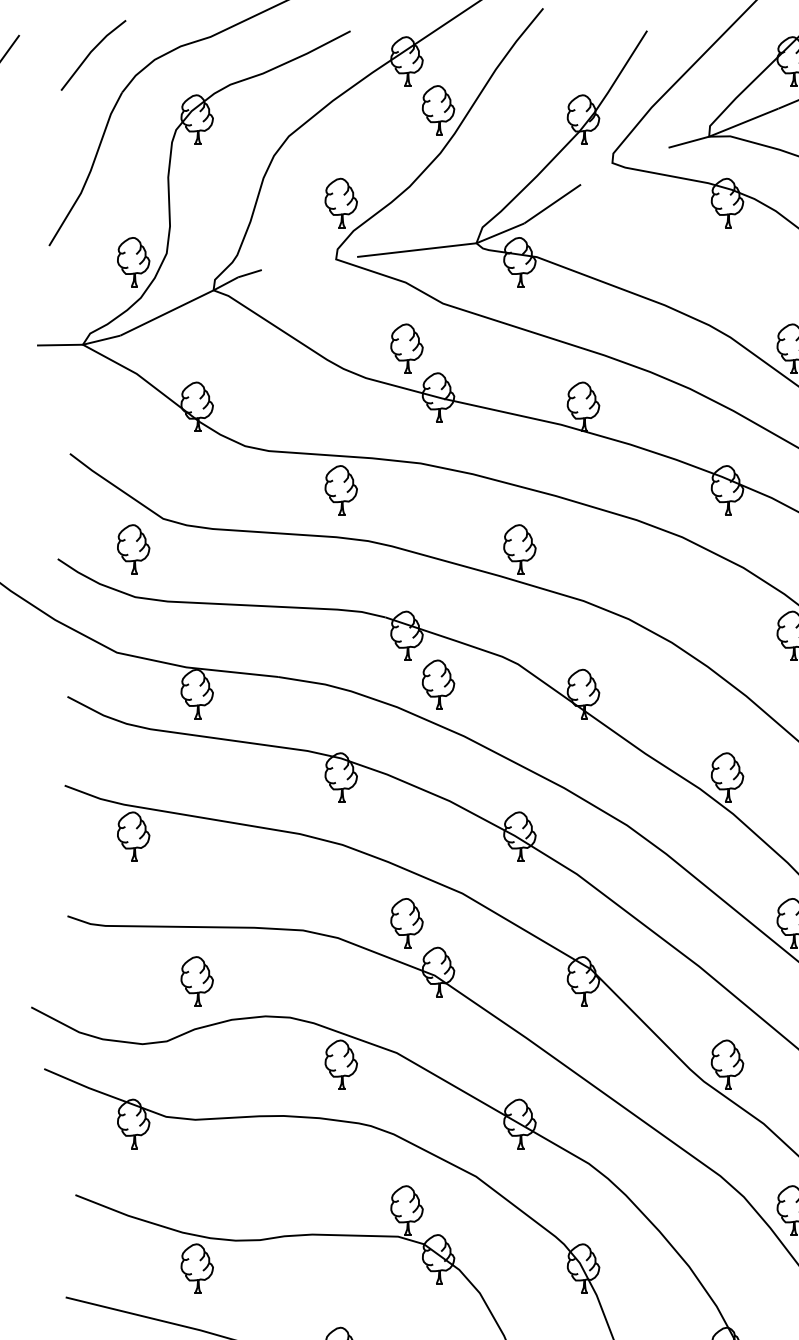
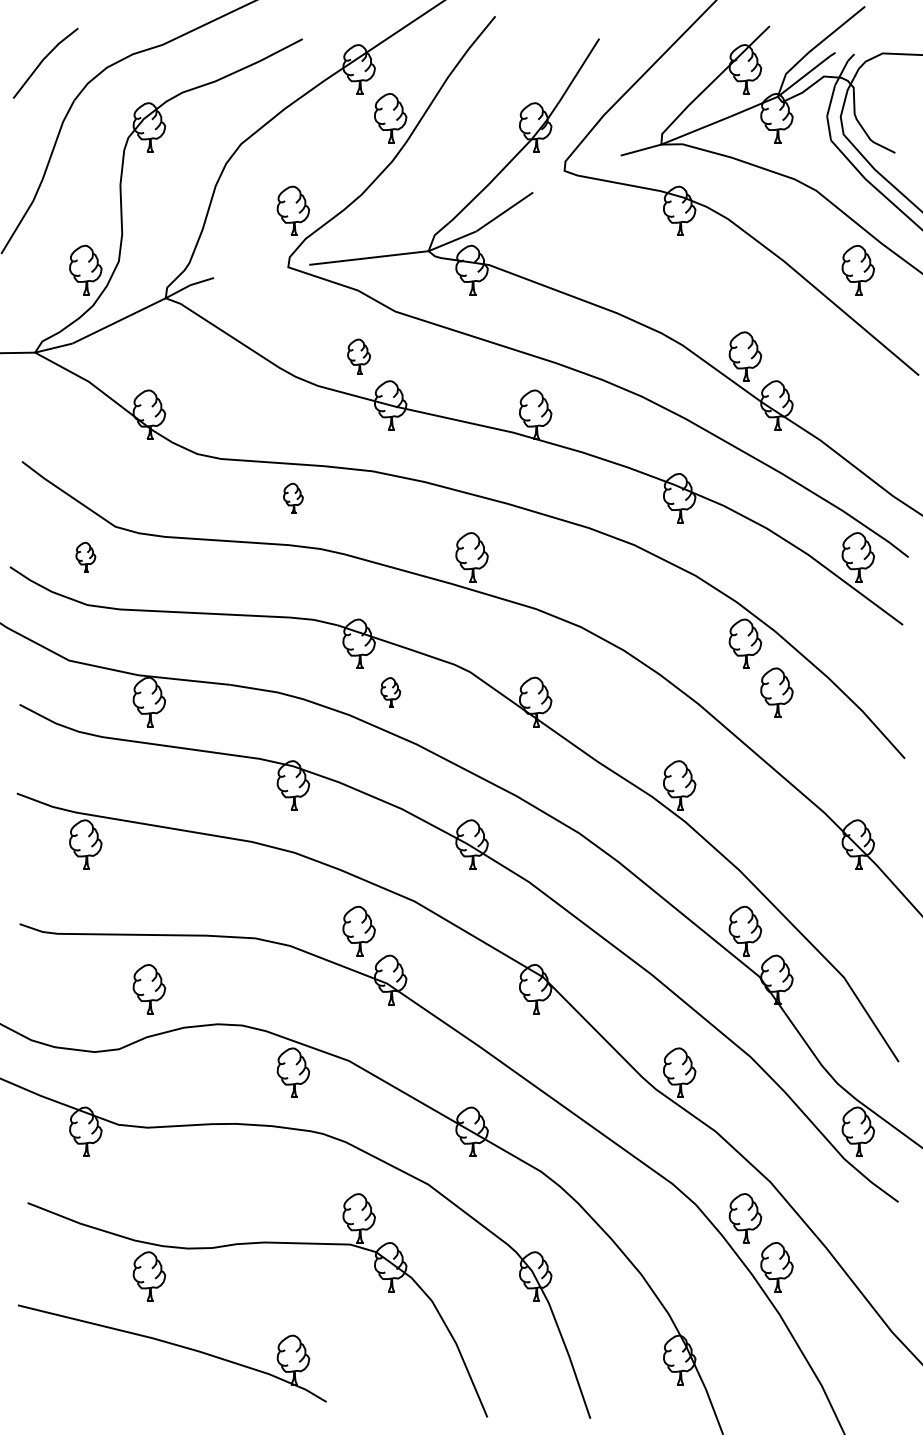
part: (406, 348) -> (358, 356), size x0.7
part: (341, 490) -> (293, 498), size x0.6
part: (133, 549) -> (85, 557), size x0.6
part: (438, 684) -> (390, 692), size x0.6

